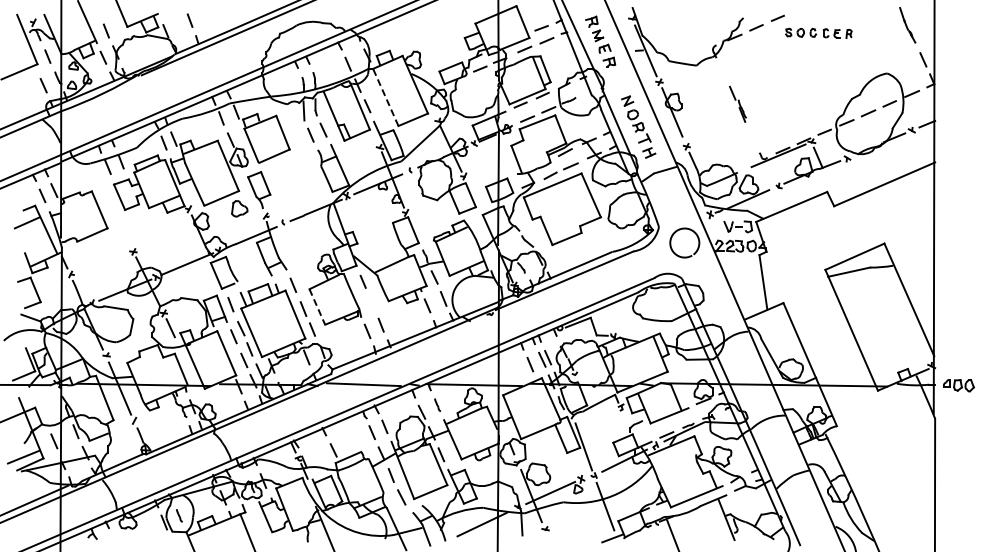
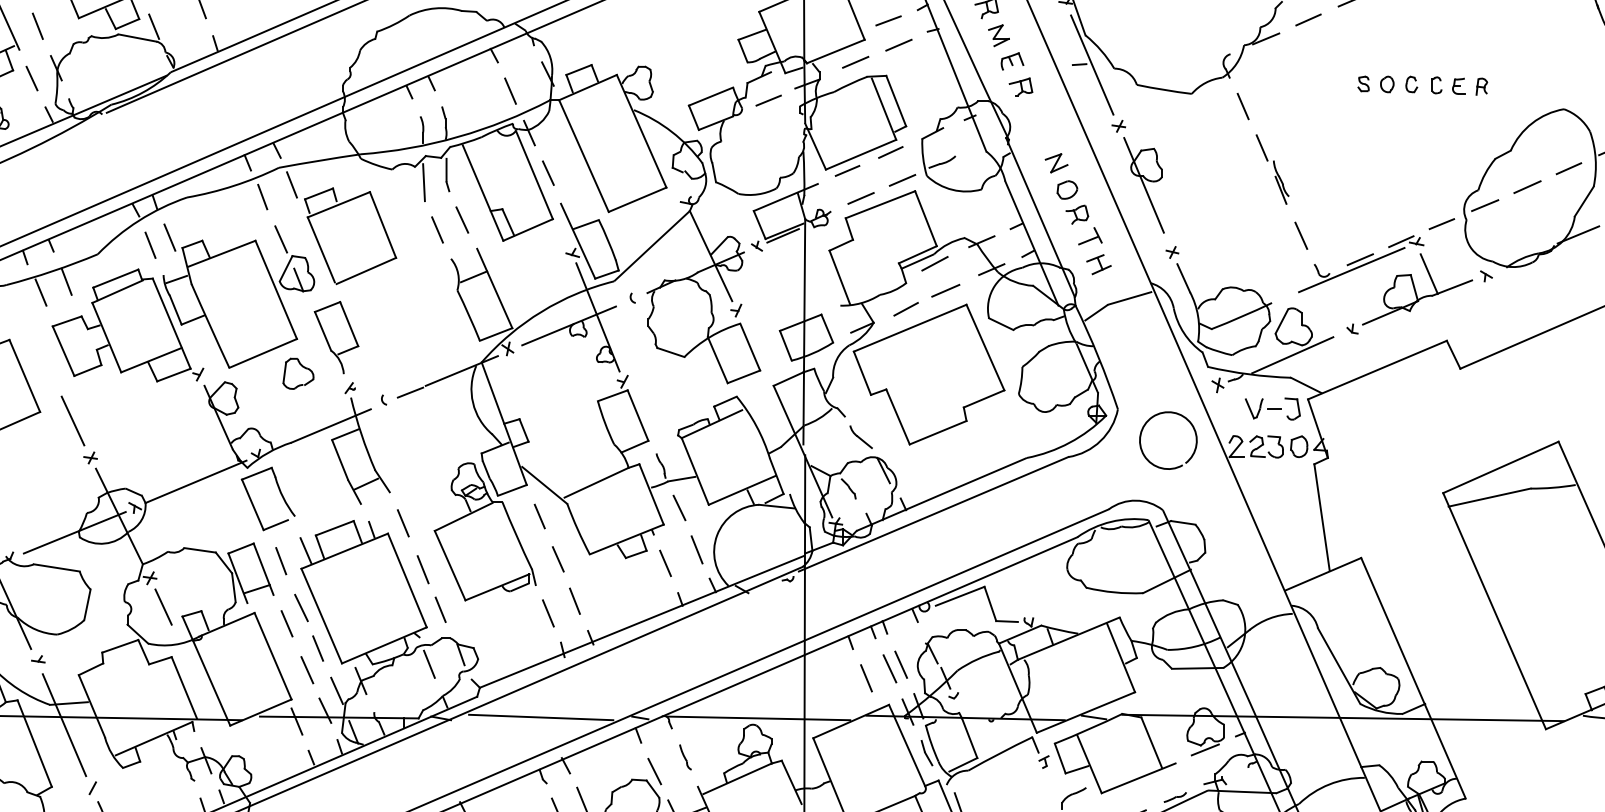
part: (818, 32) -> (1421, 83), moved
line: (722, 71) -> (1242, 105), added
line: (385, 97) -> (583, 156), dashed -> solid
line: (752, 137) -> (1300, 234), added
line: (124, 232) -> (73, 420), added
line: (372, 303) -> (557, 558), added
line: (317, 307) -> (450, 566), dashed -> solid

